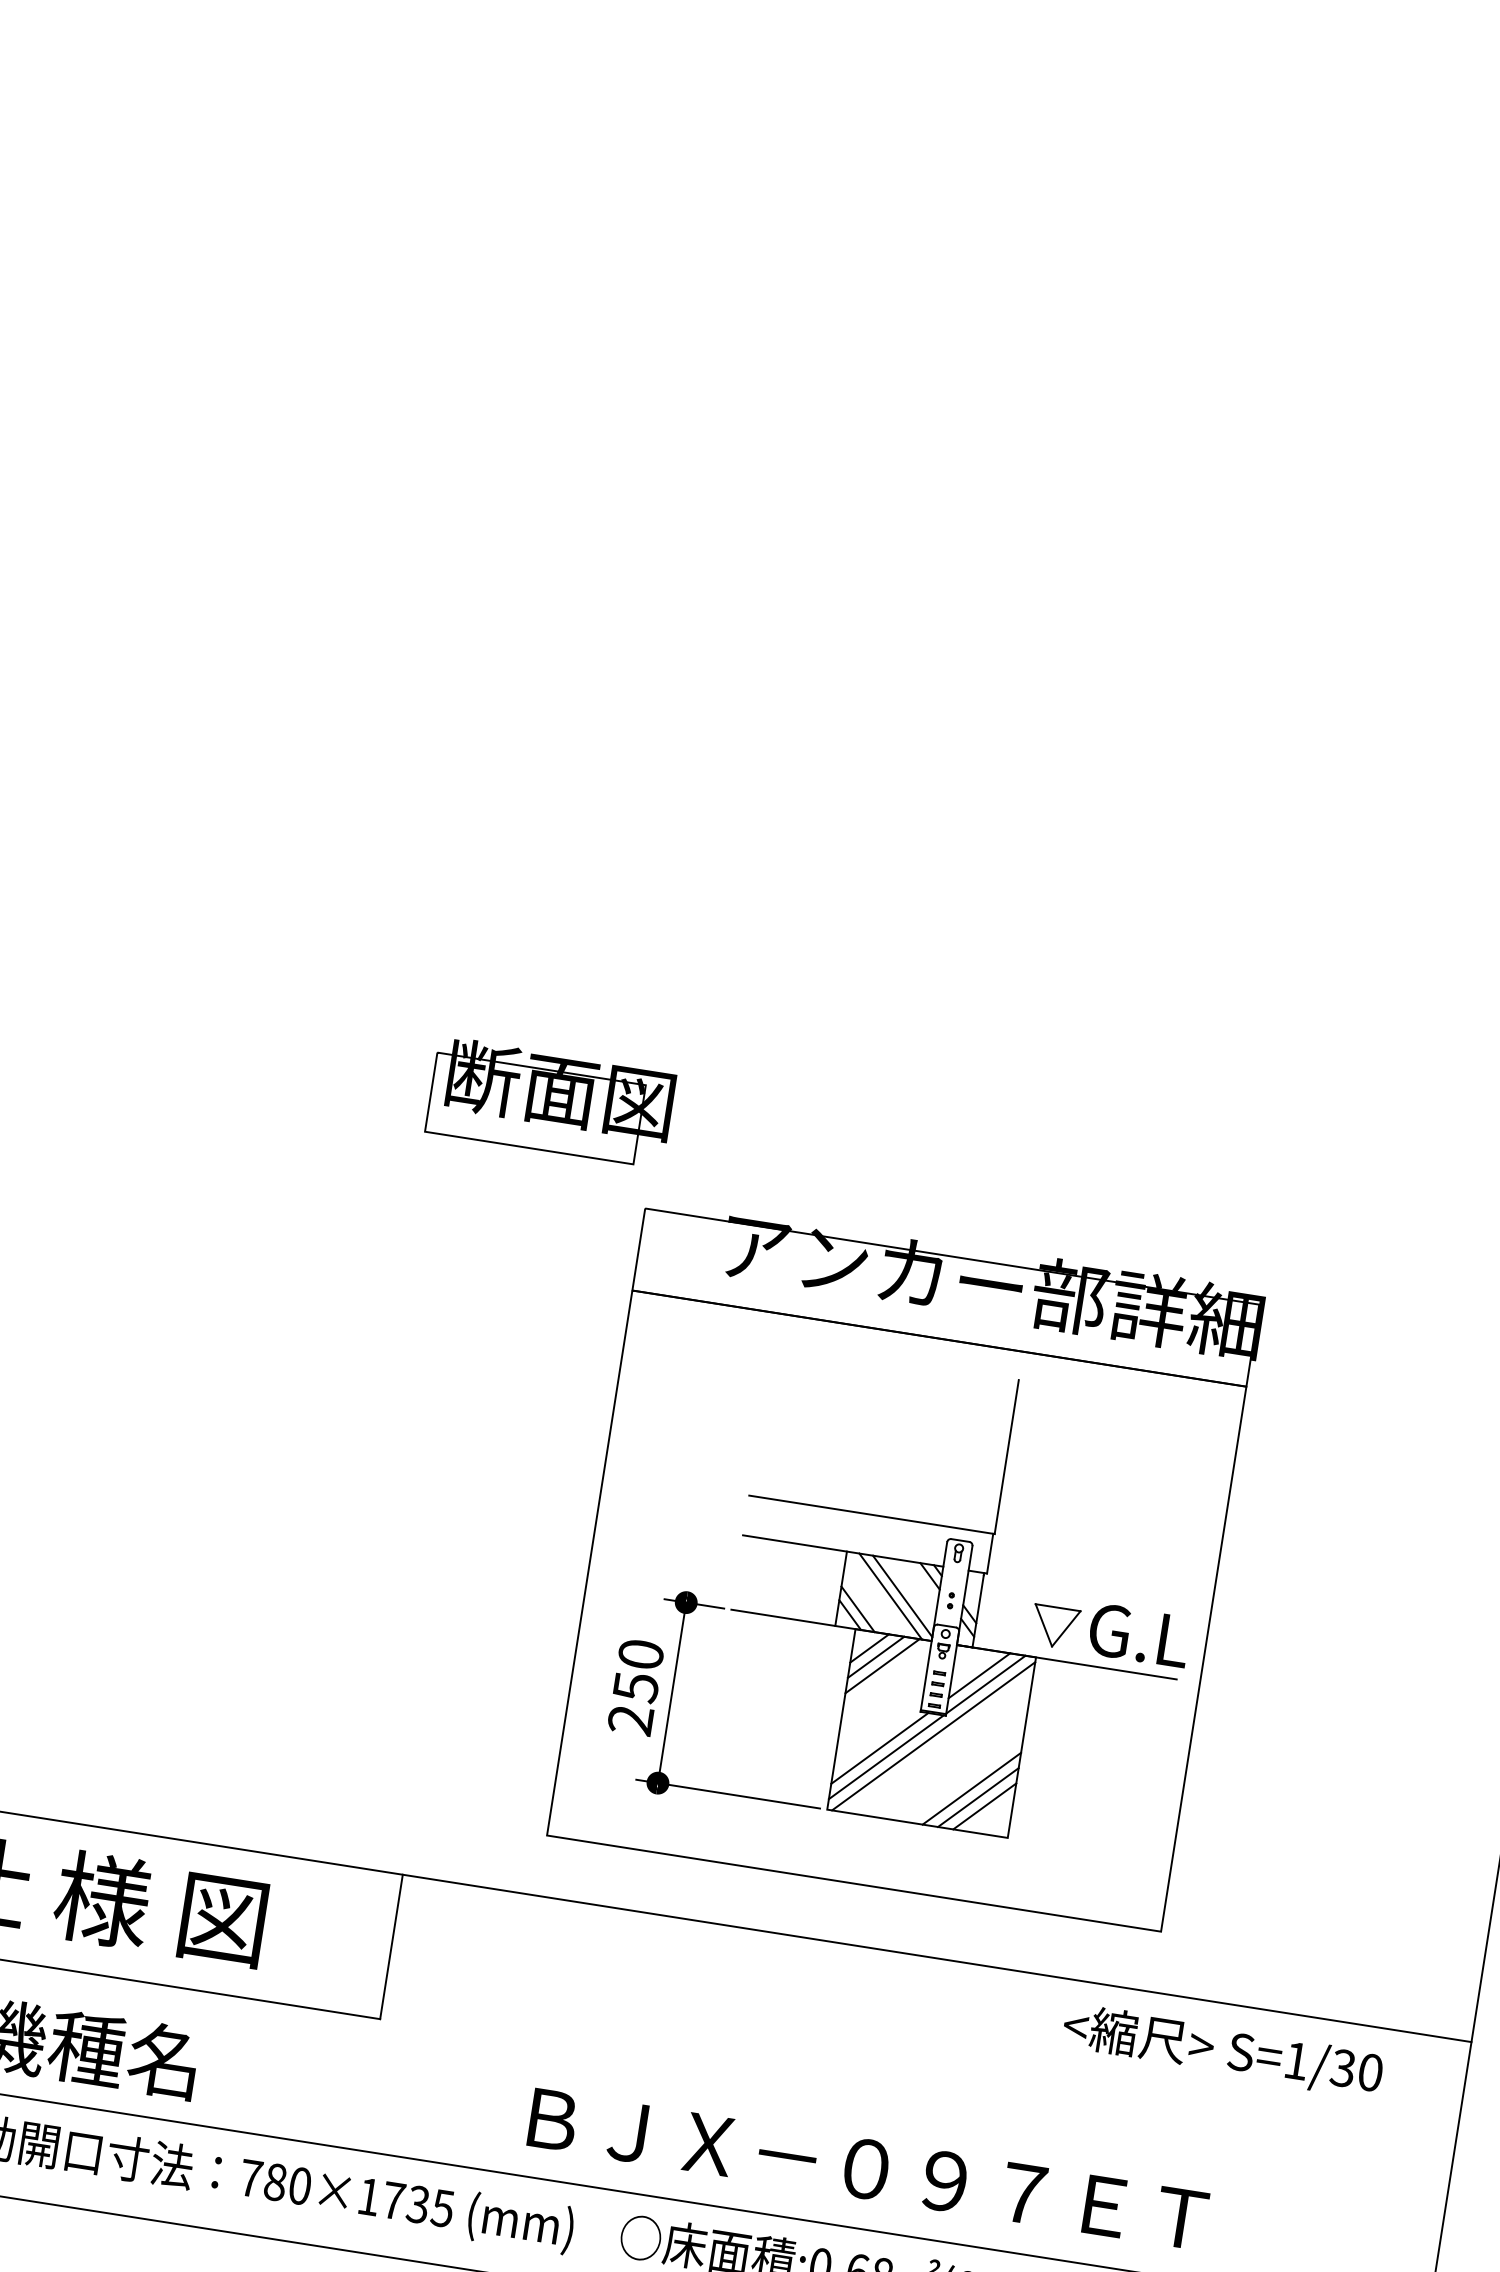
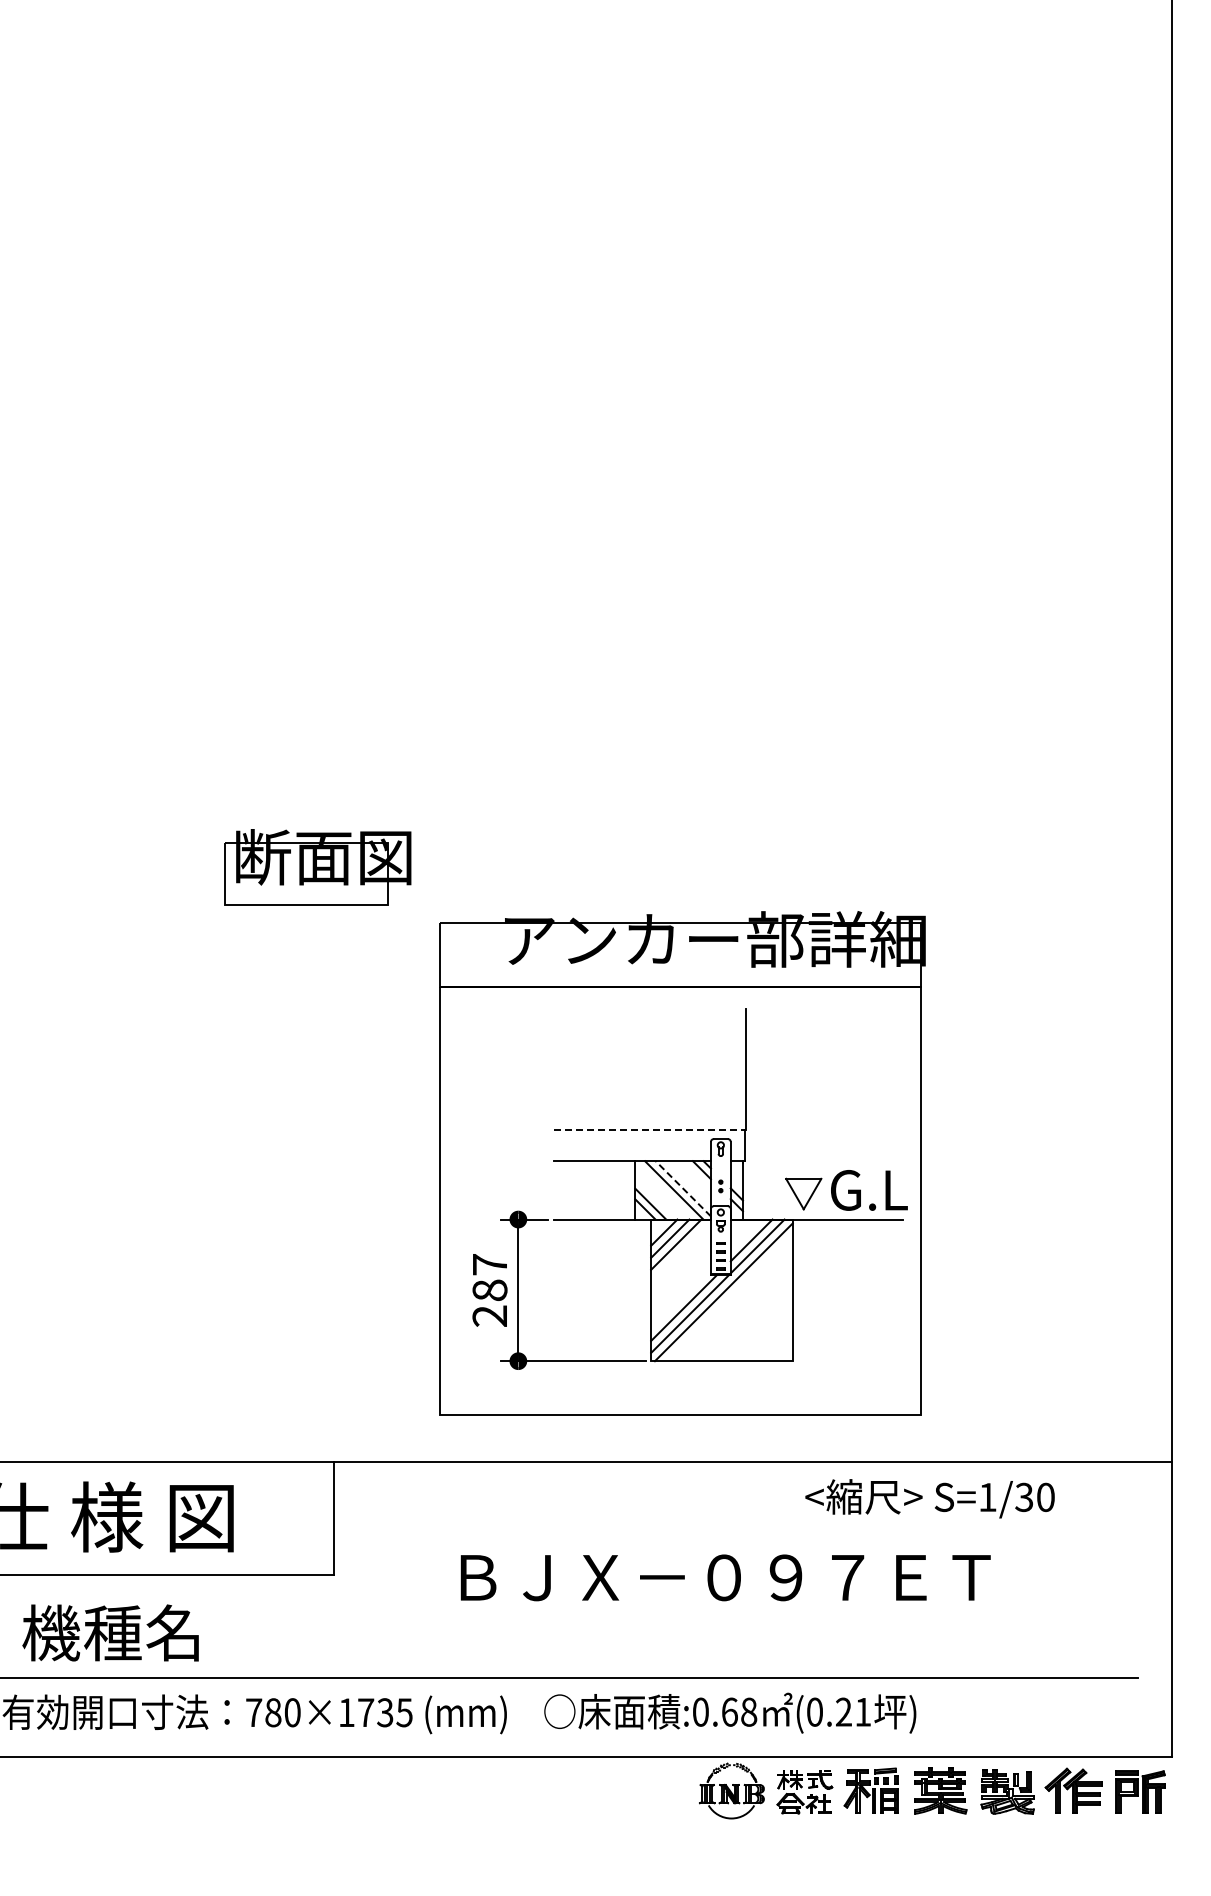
part: (550, 1102) -> (317, 867), moved
line: (872, 1515) -> (650, 1130), solid -> dashed
line: (901, 1595) -> (682, 1188), solid -> dashed
text: (637, 1670) -> (489, 1277), 250 -> 287
line: (972, 1788) -> (759, 1327), removed
line: (978, 1797) -> (765, 1333), removed
line: (984, 1806) -> (771, 1339), removed
text: (1222, 2050) -> (929, 1498), moved
text: (868, 2168) -> (725, 1577), moved

